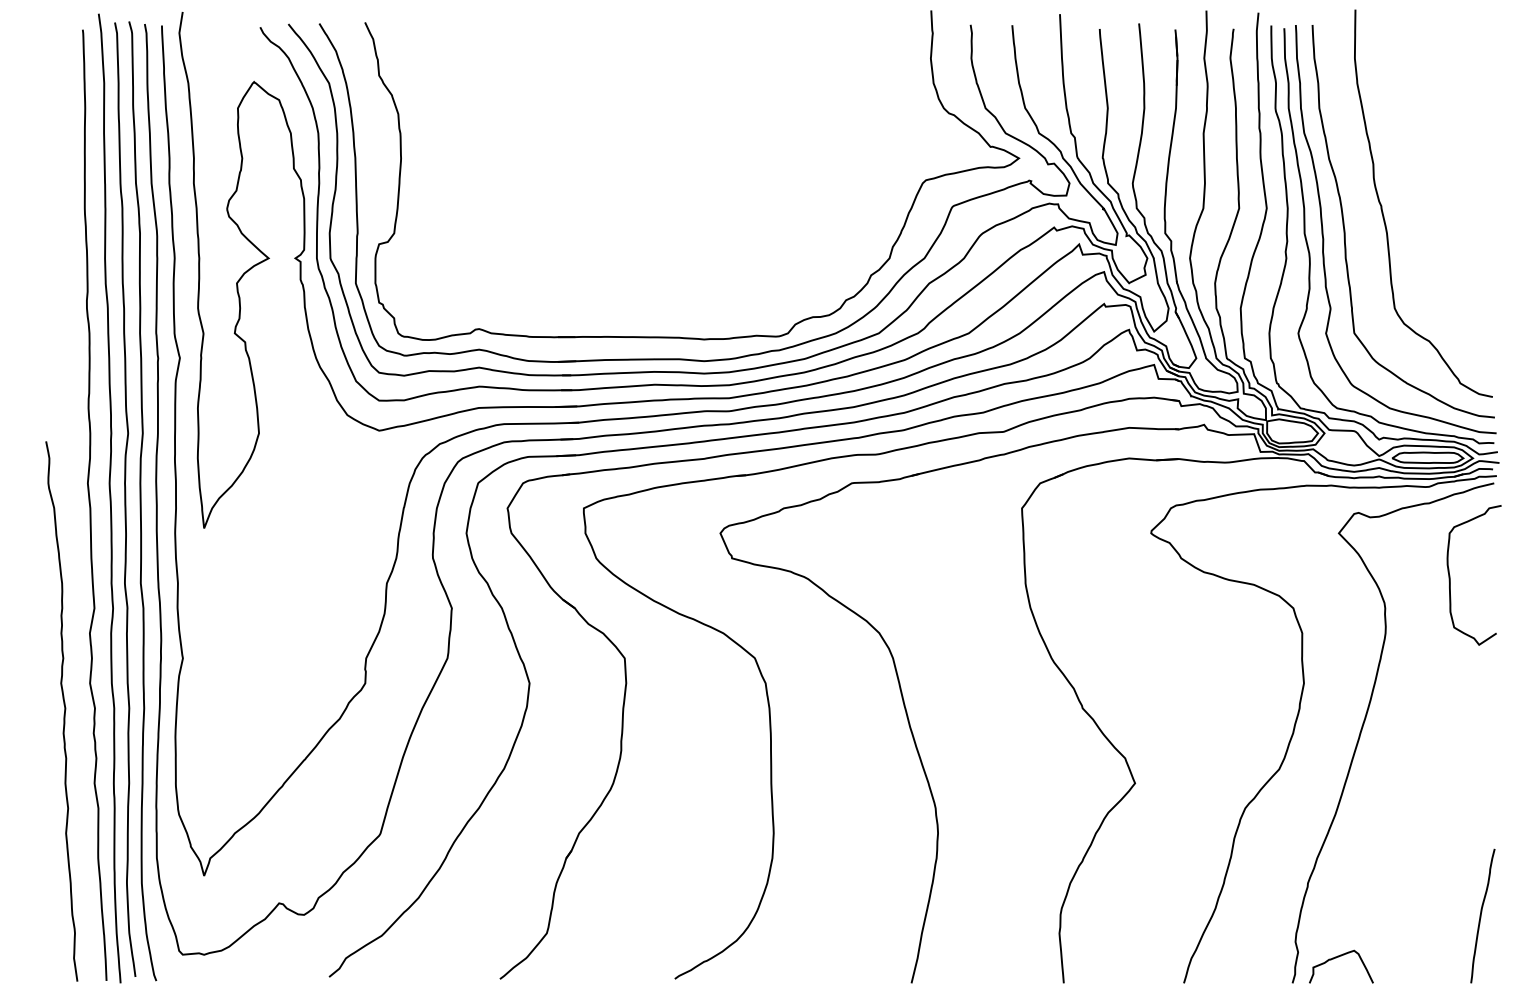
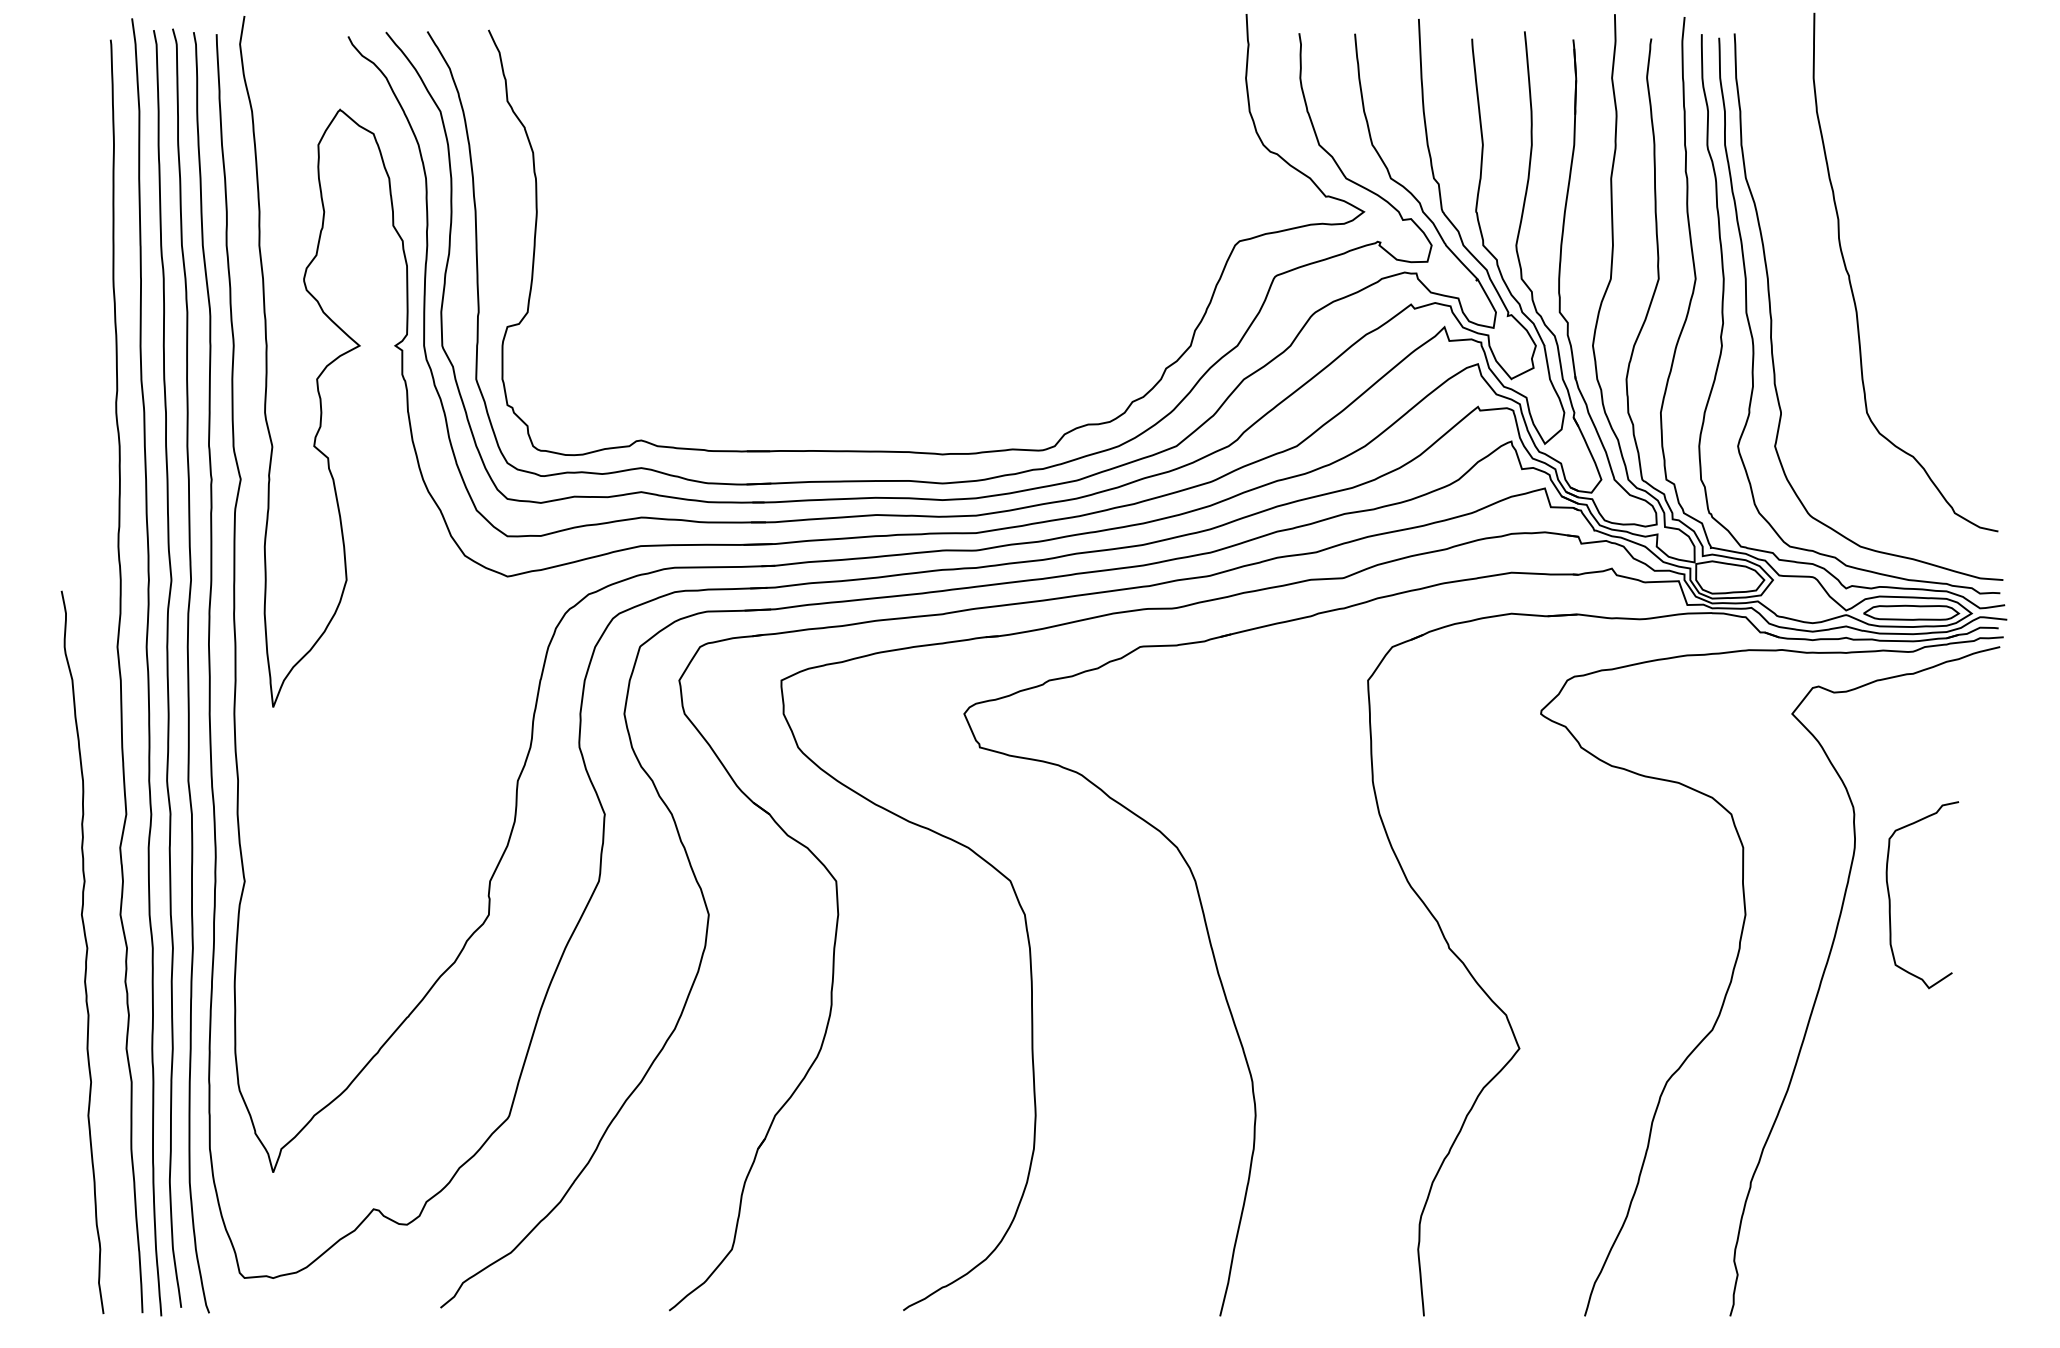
curve: (1345, 228) -> (1800, 305), removed
curve: (1450, 577) -> (1890, 897), moved
curve: (1481, 916) -> (1982, 1226), removed
curve: (1336, 958) -> (1789, 1282), removed

